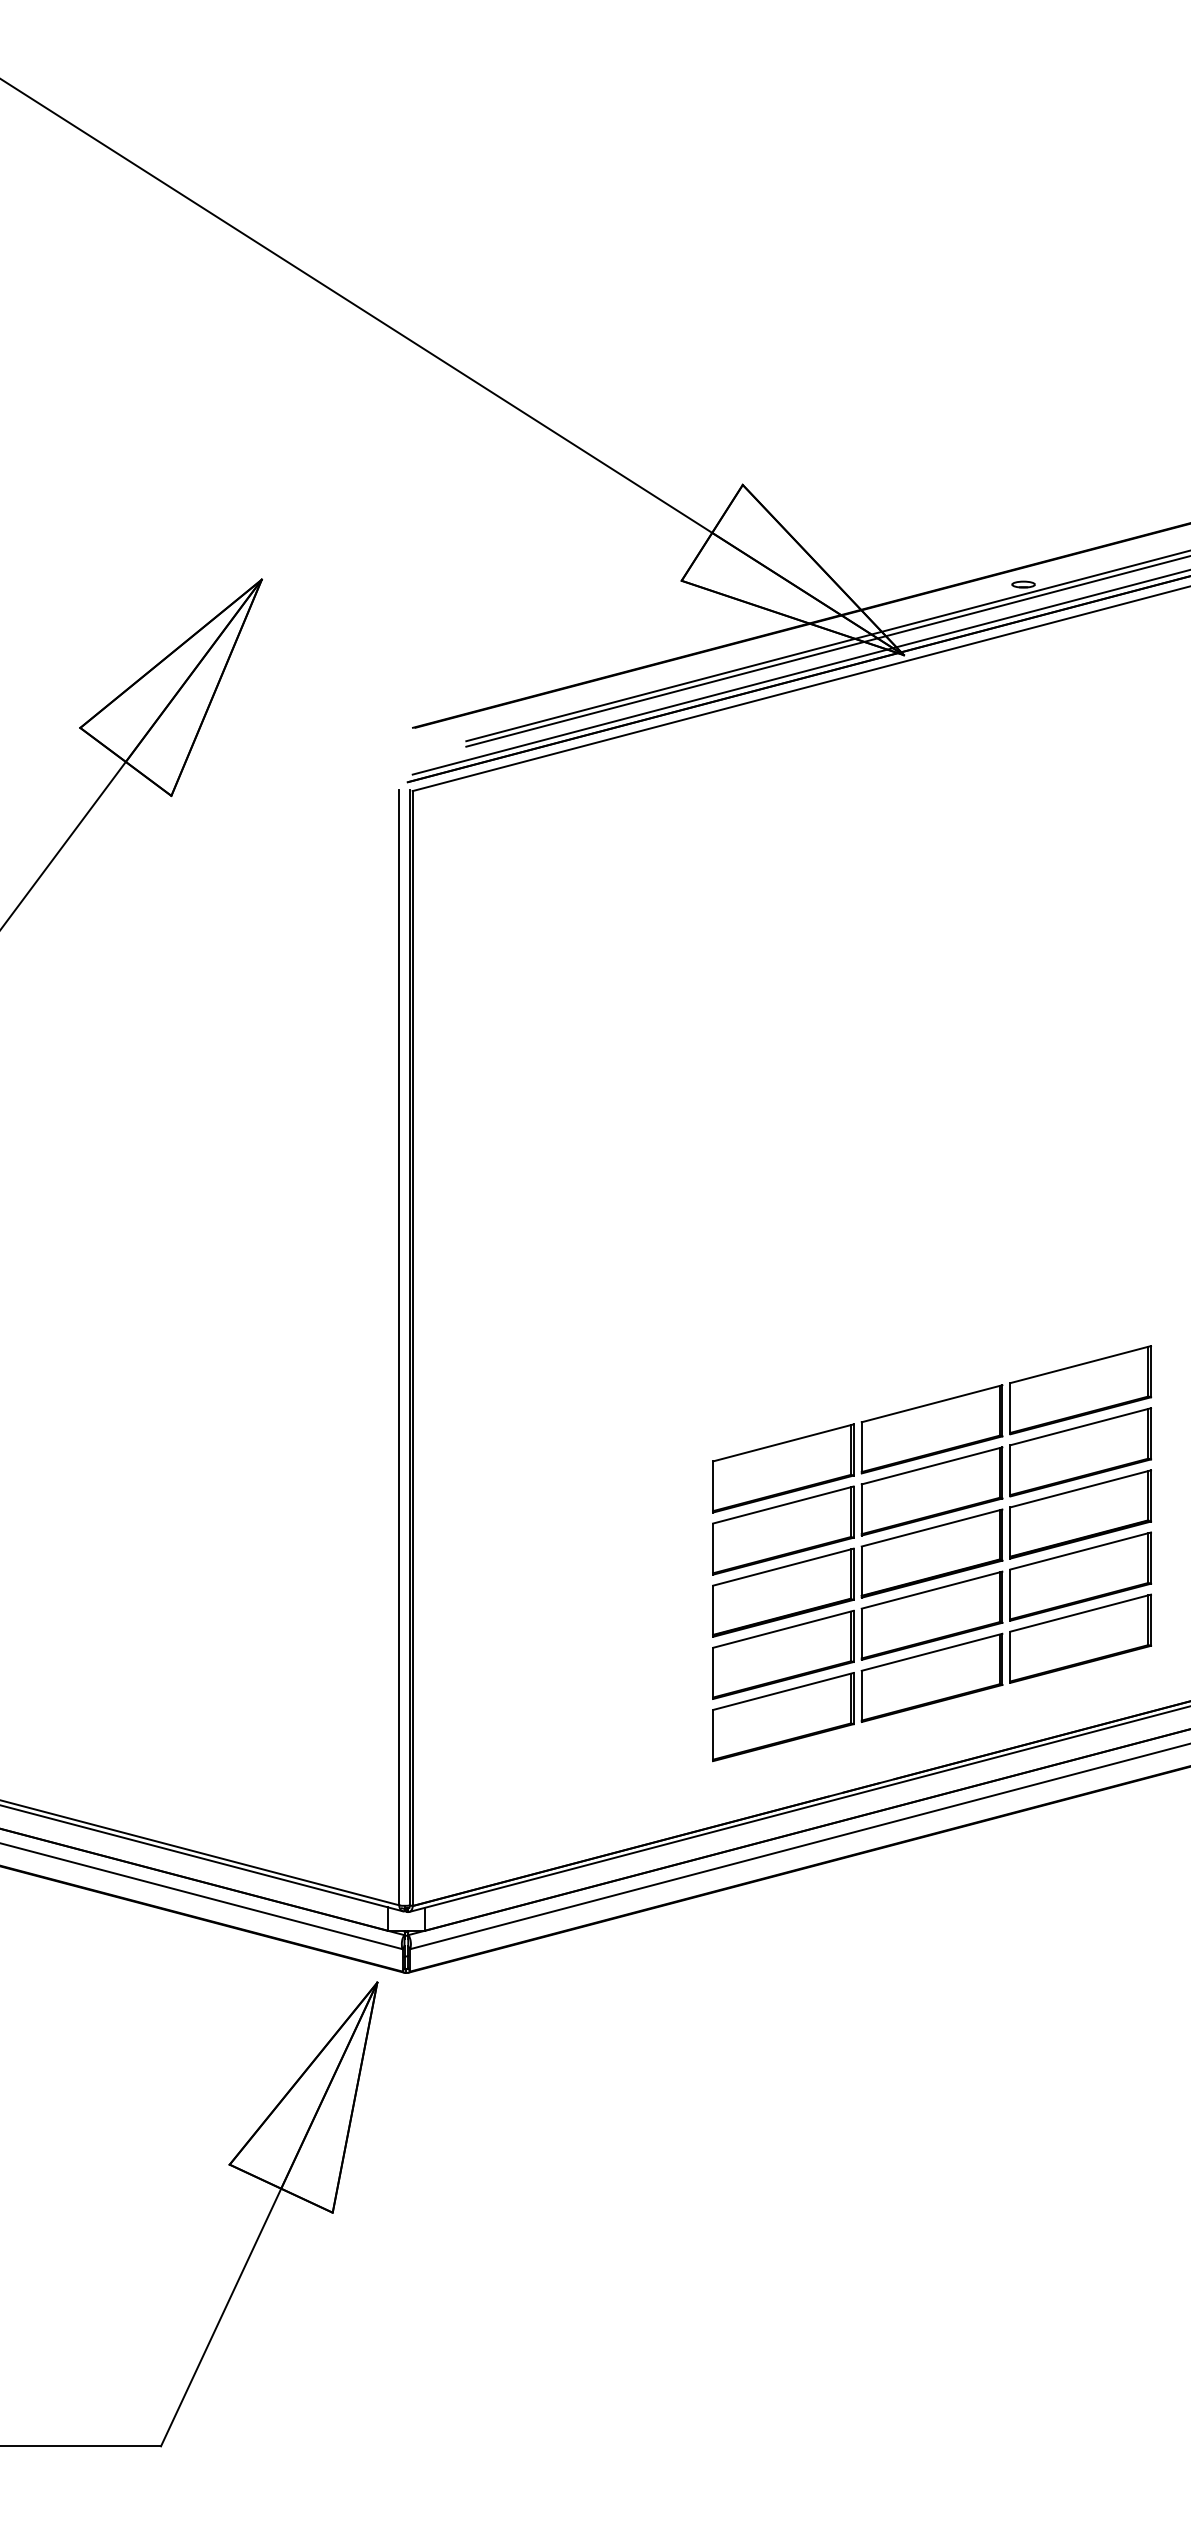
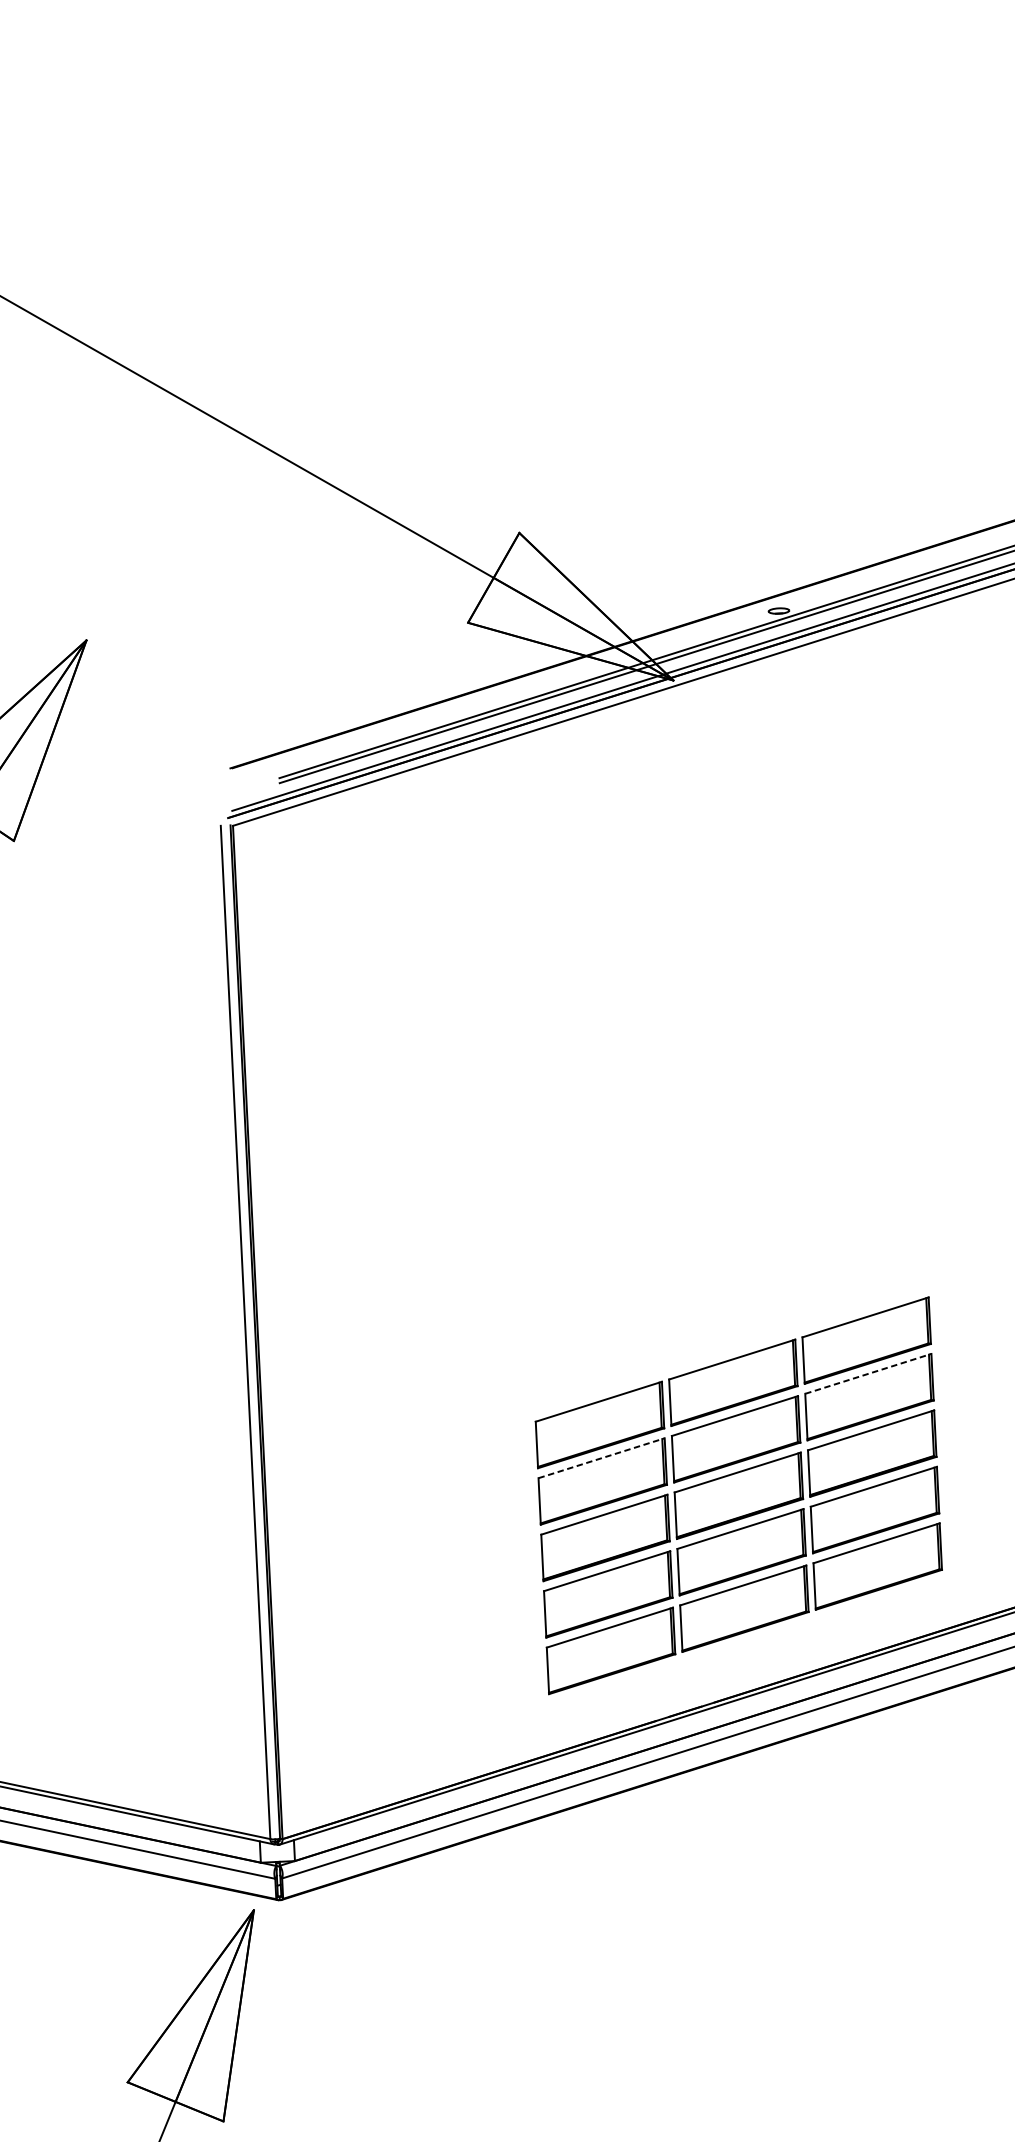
line: (1080, 1426) -> (868, 1373), solid -> dashed
line: (783, 1505) -> (601, 1458), solid -> dashed

